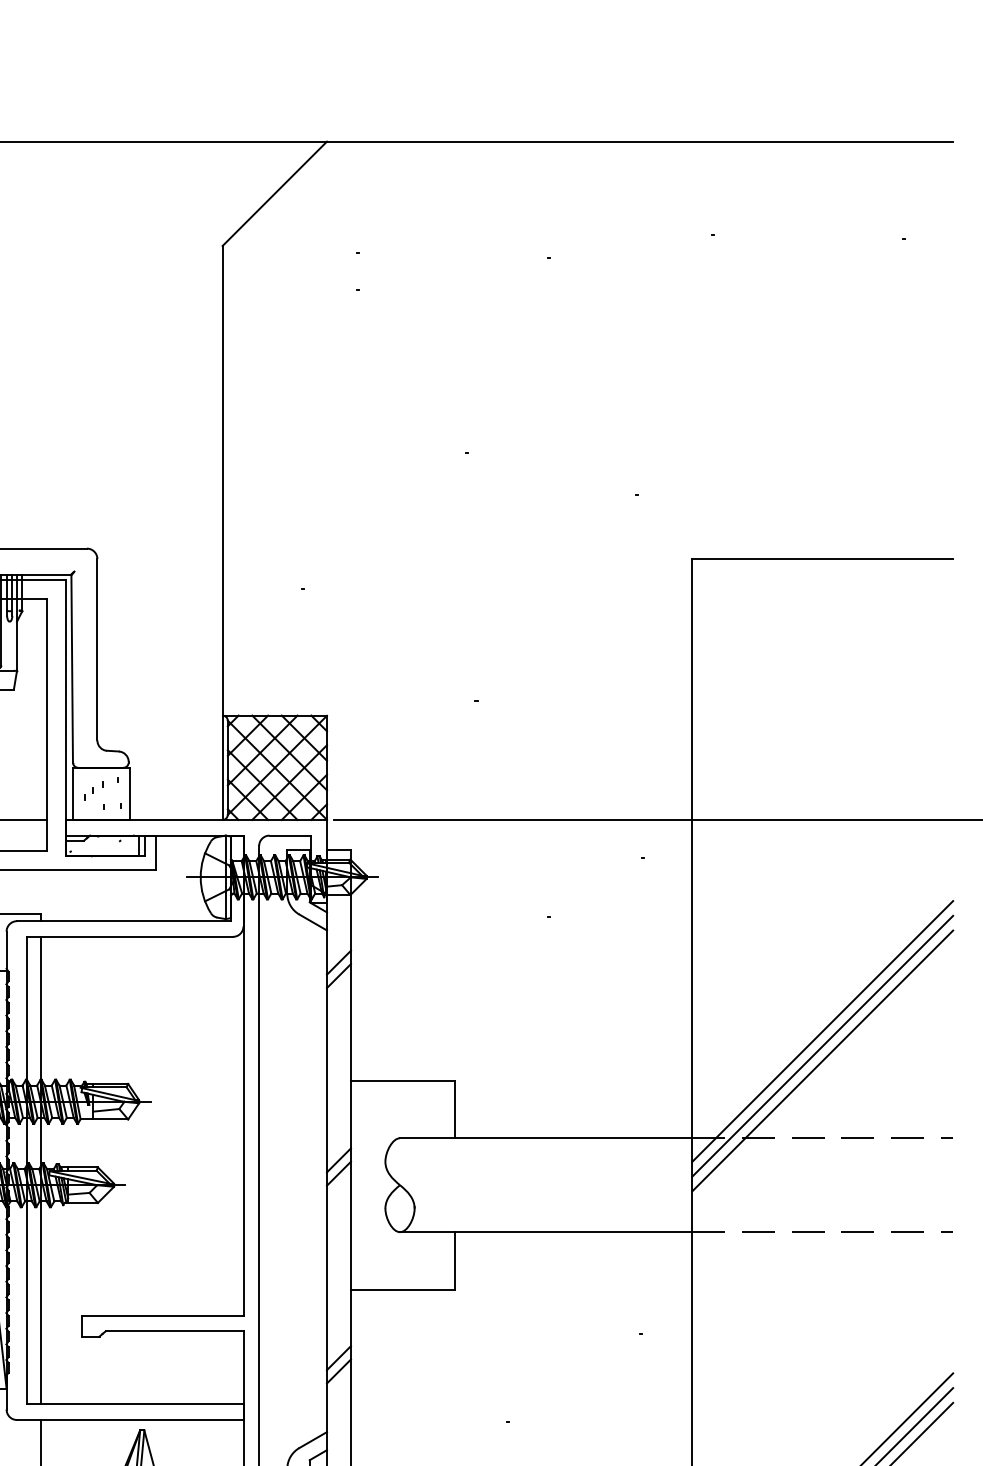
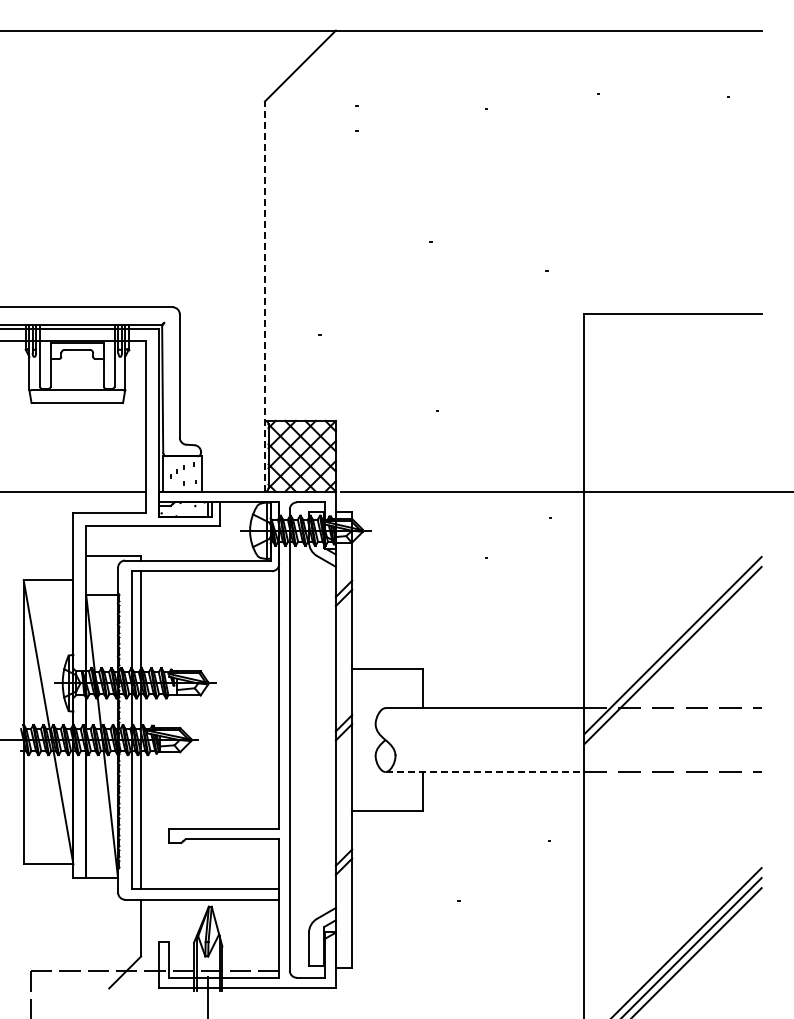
line: (221, 532) -> (264, 296), solid -> dashed
line: (822, 1031) -> (672, 635), removed
line: (546, 1232) -> (485, 772), solid -> dashed

